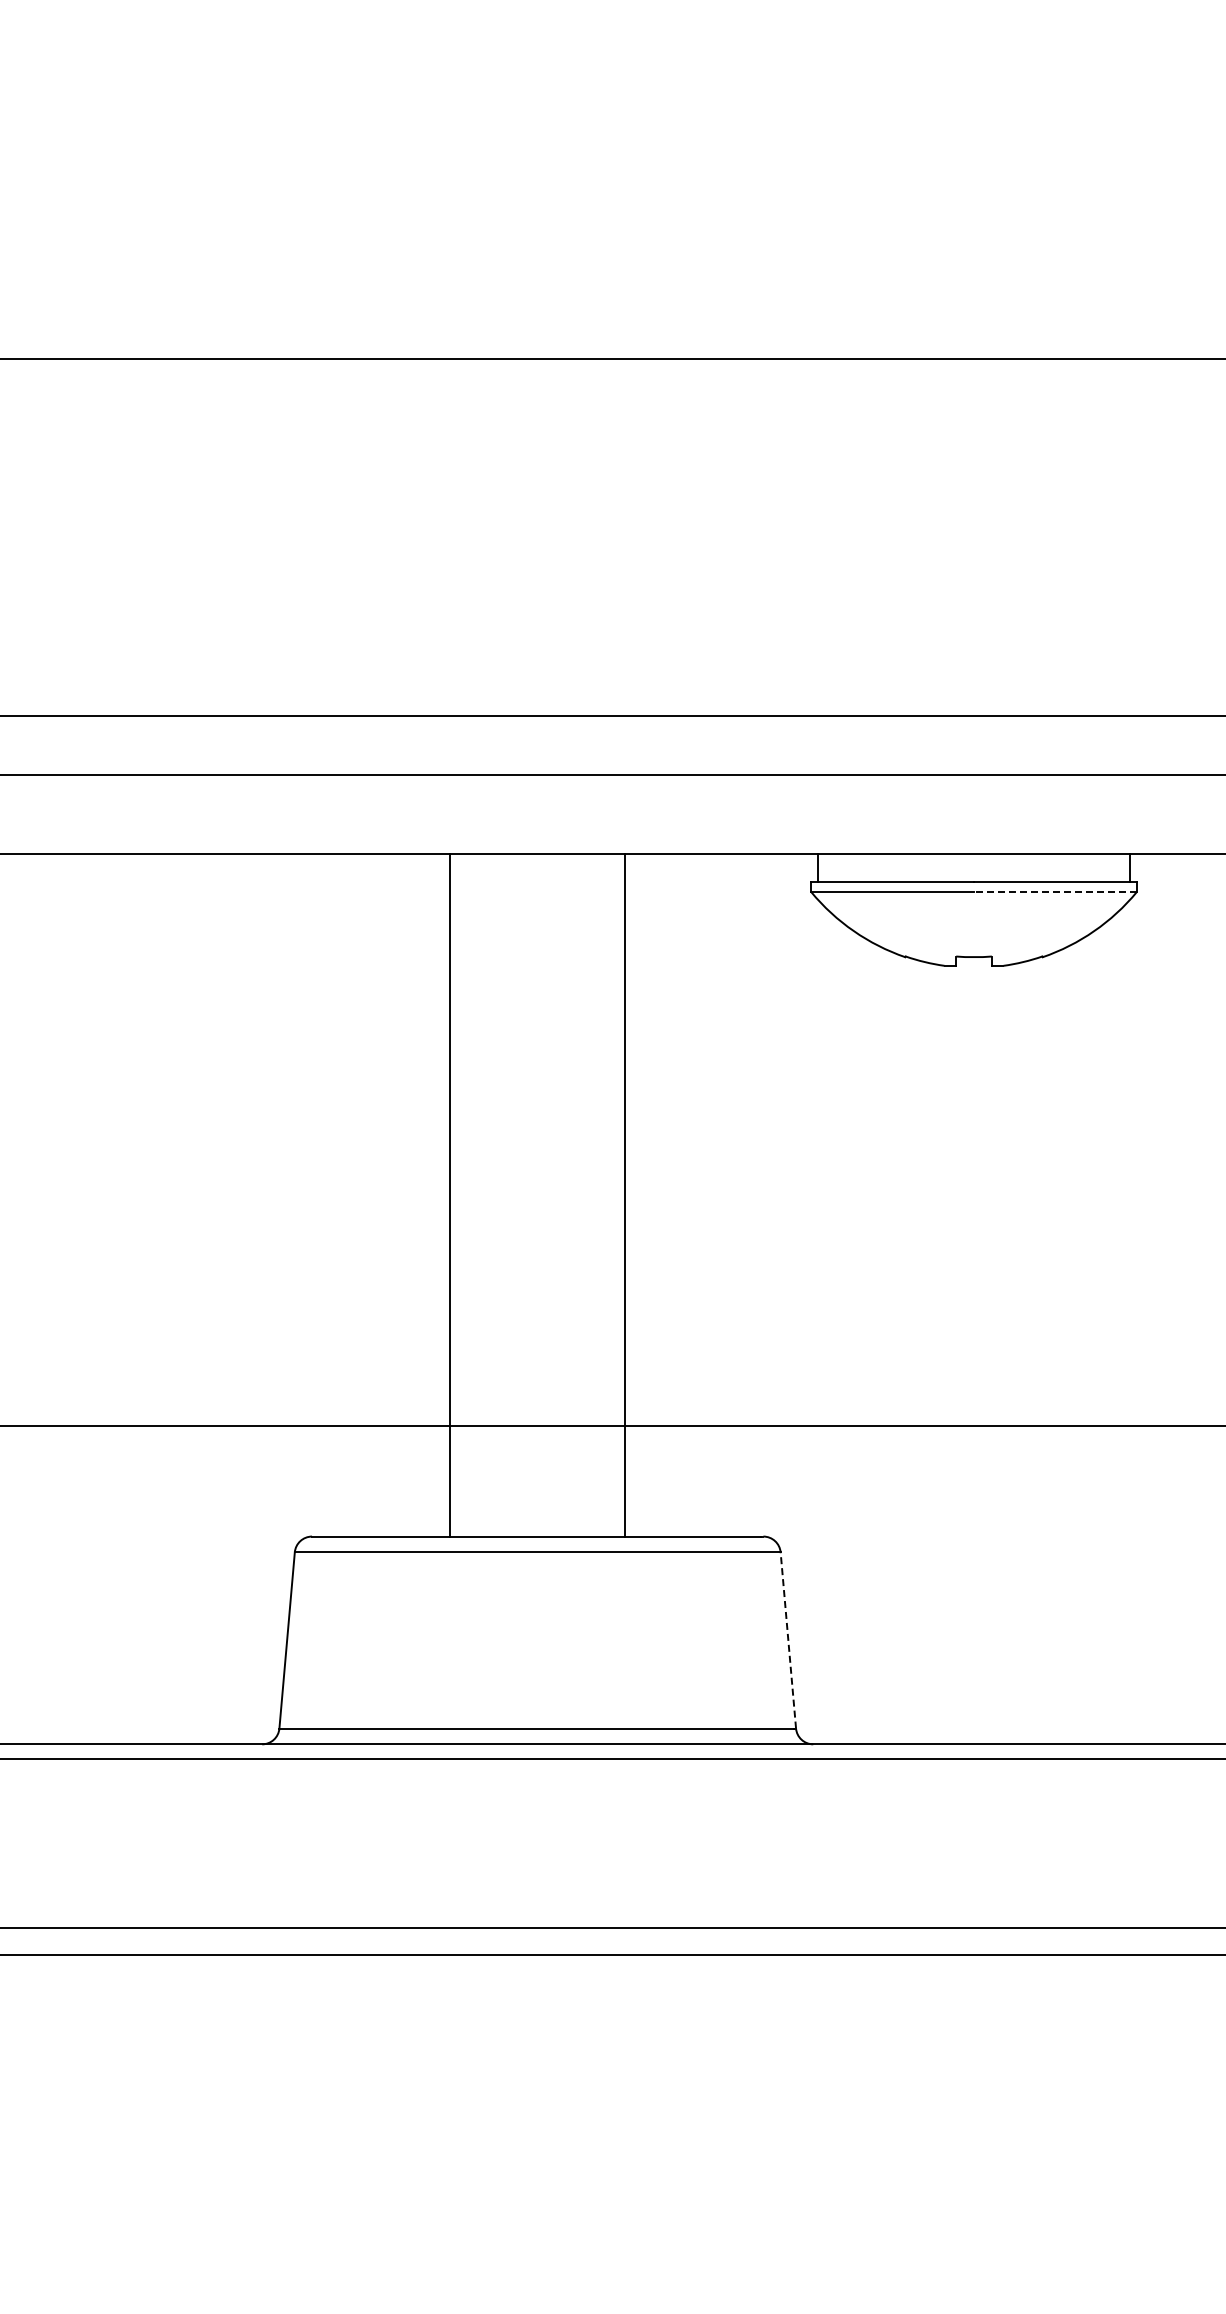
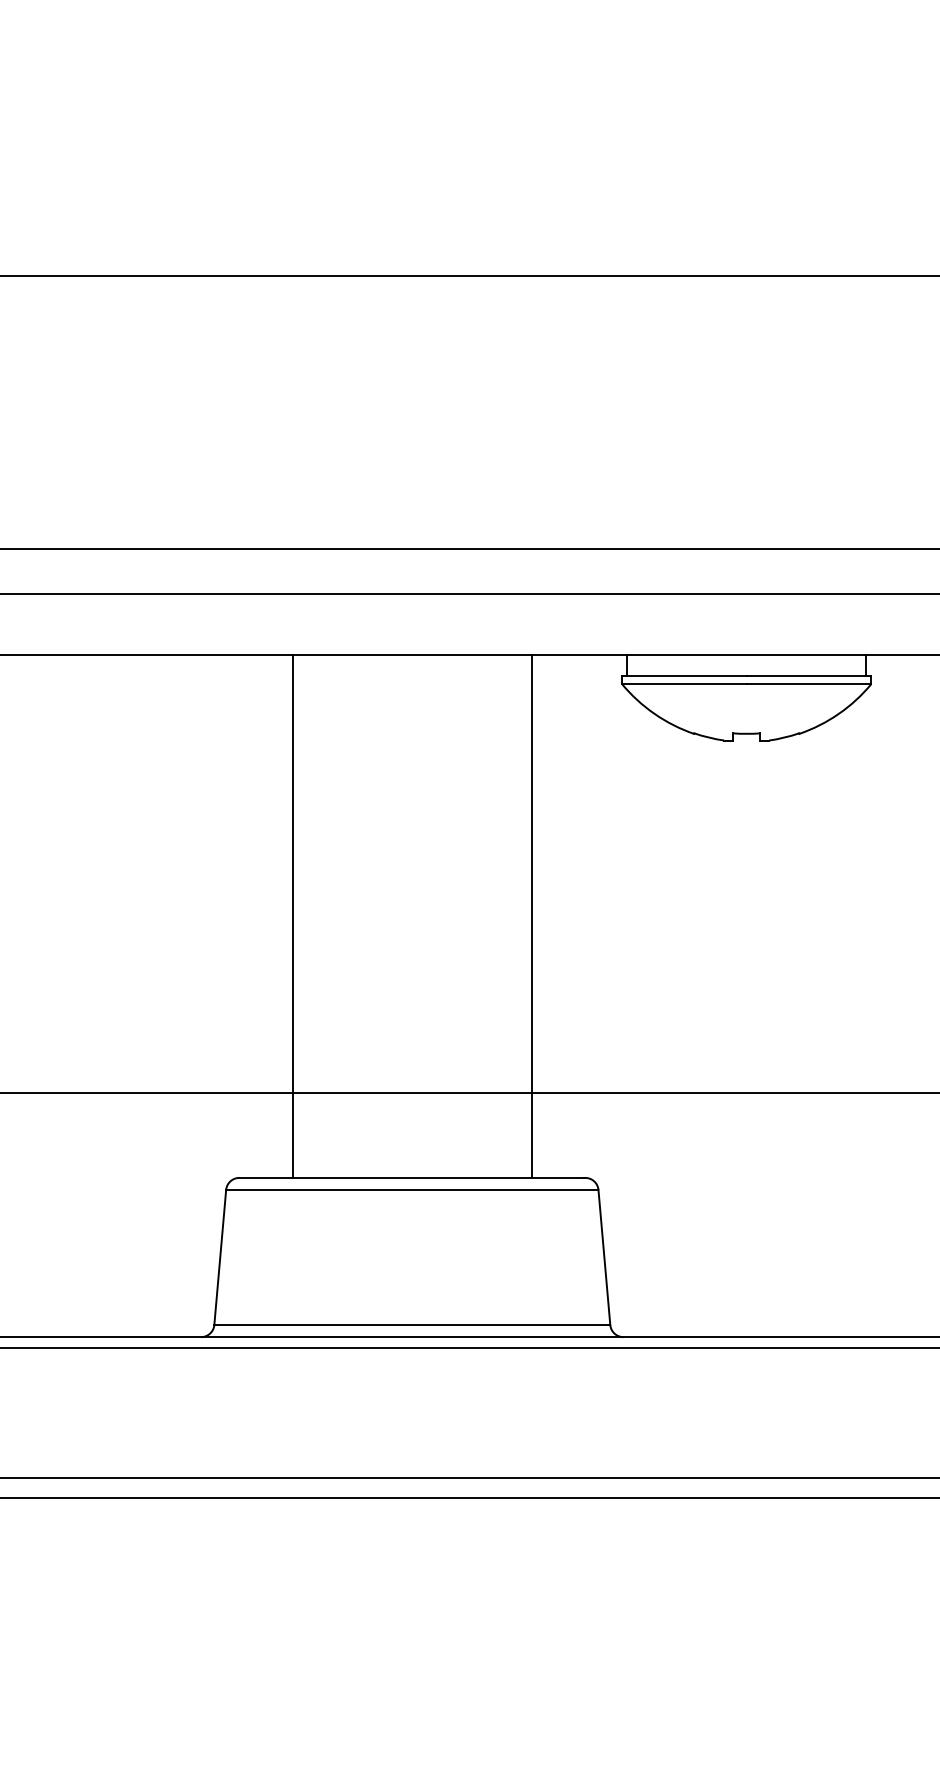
line: (1054, 892) -> (808, 684), dashed -> solid
line: (449, 1195) -> (292, 916), moved
line: (624, 1195) -> (531, 916), moved
line: (788, 1639) -> (604, 1256), dashed -> solid

